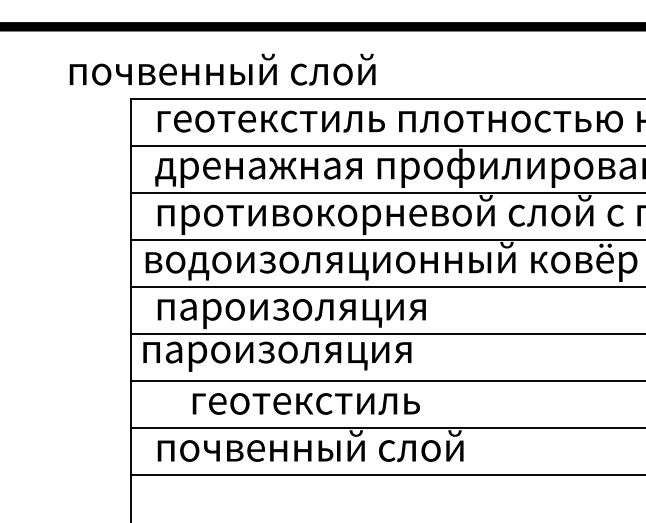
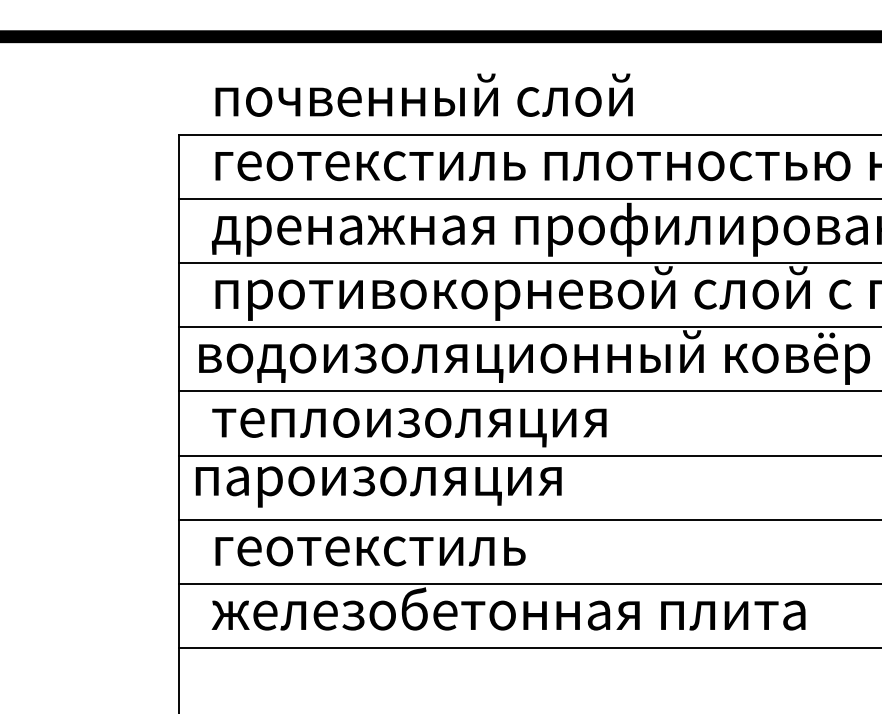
text: (222, 69) -> (423, 94), moved
text: (299, 314) -> (408, 429), пароизоляция -> теплоизоляция
text: (305, 403) -> (369, 550), moved
text: (372, 445) -> (508, 608), почвенный слой -> железобетонная плита

